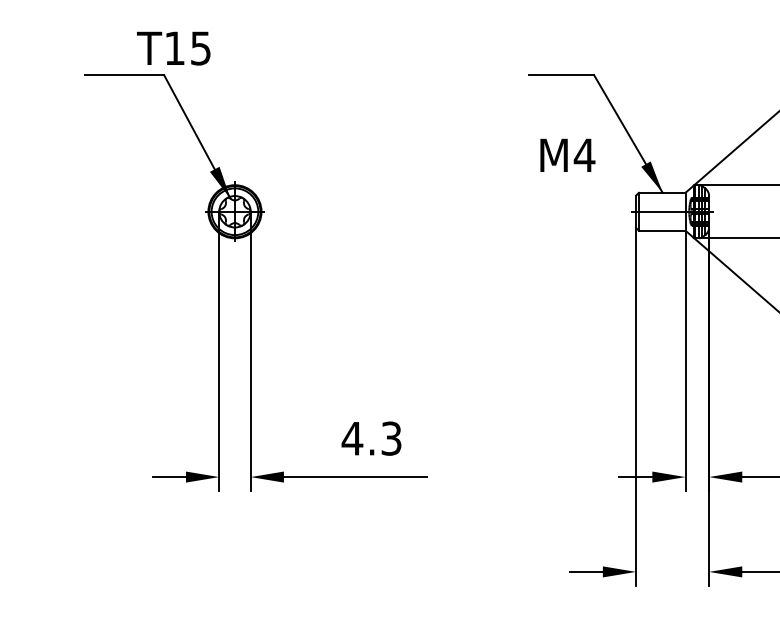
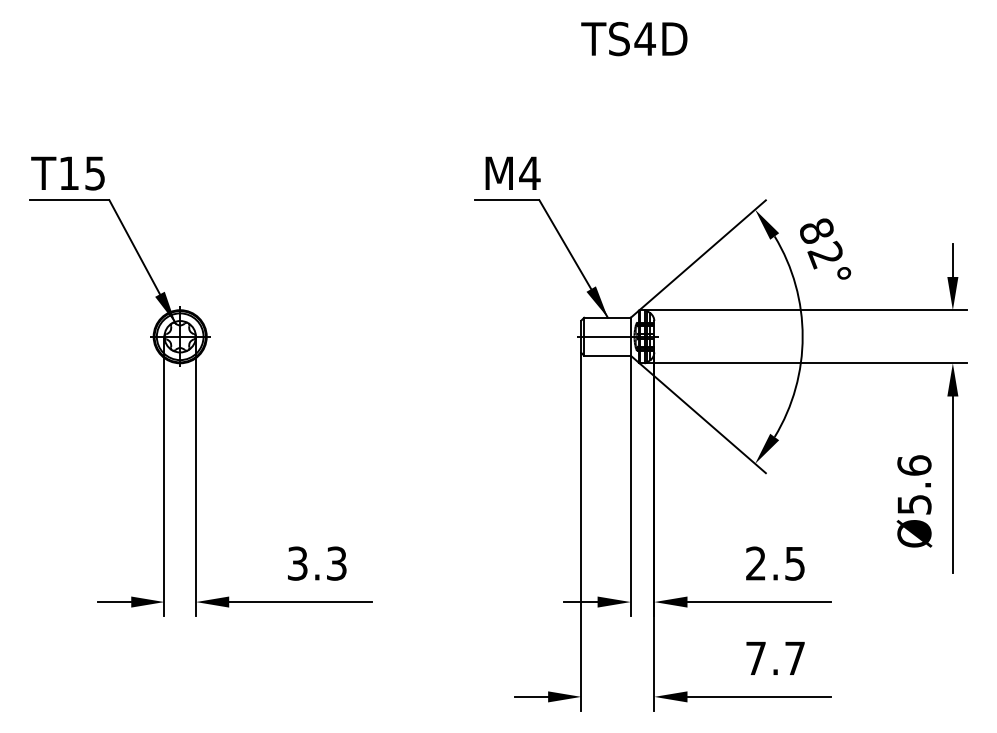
text: (173, 48) -> (67, 173), moved
text: (567, 154) -> (512, 172), moved
text: (352, 438) -> (297, 563), 4.3 -> 3.3

